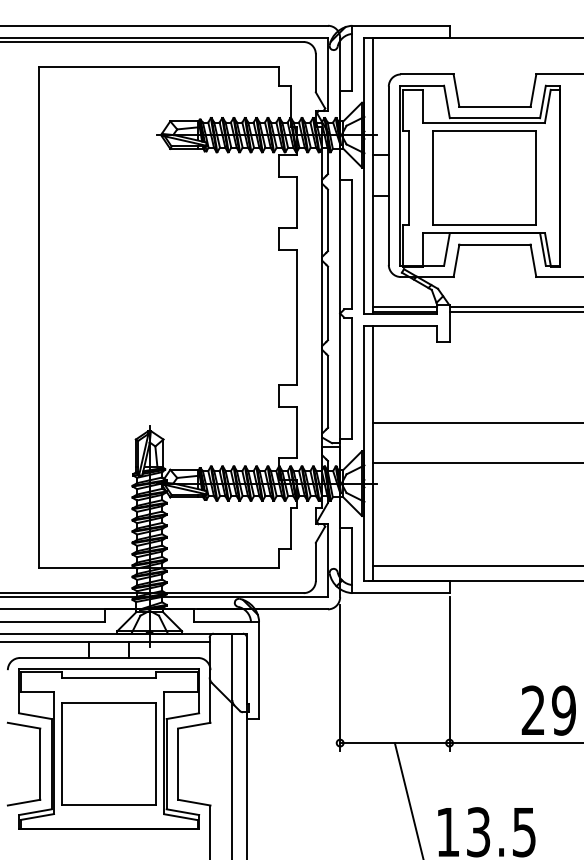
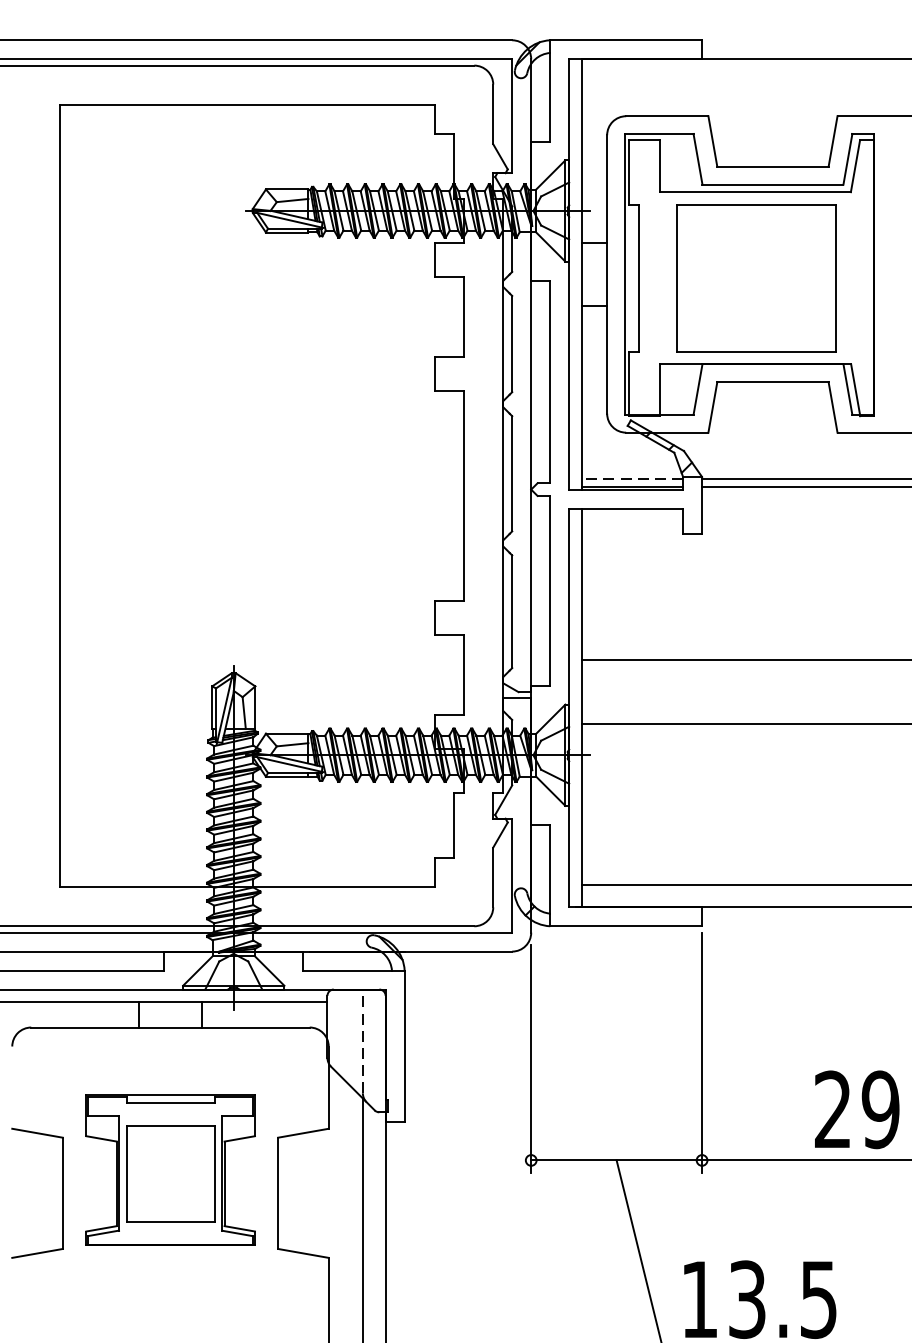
line: (404, 307) -> (631, 480), solid -> dashed
line: (232, 666) -> (363, 1040), solid -> dashed
part: (109, 748) -> (171, 1168), size x0.6

